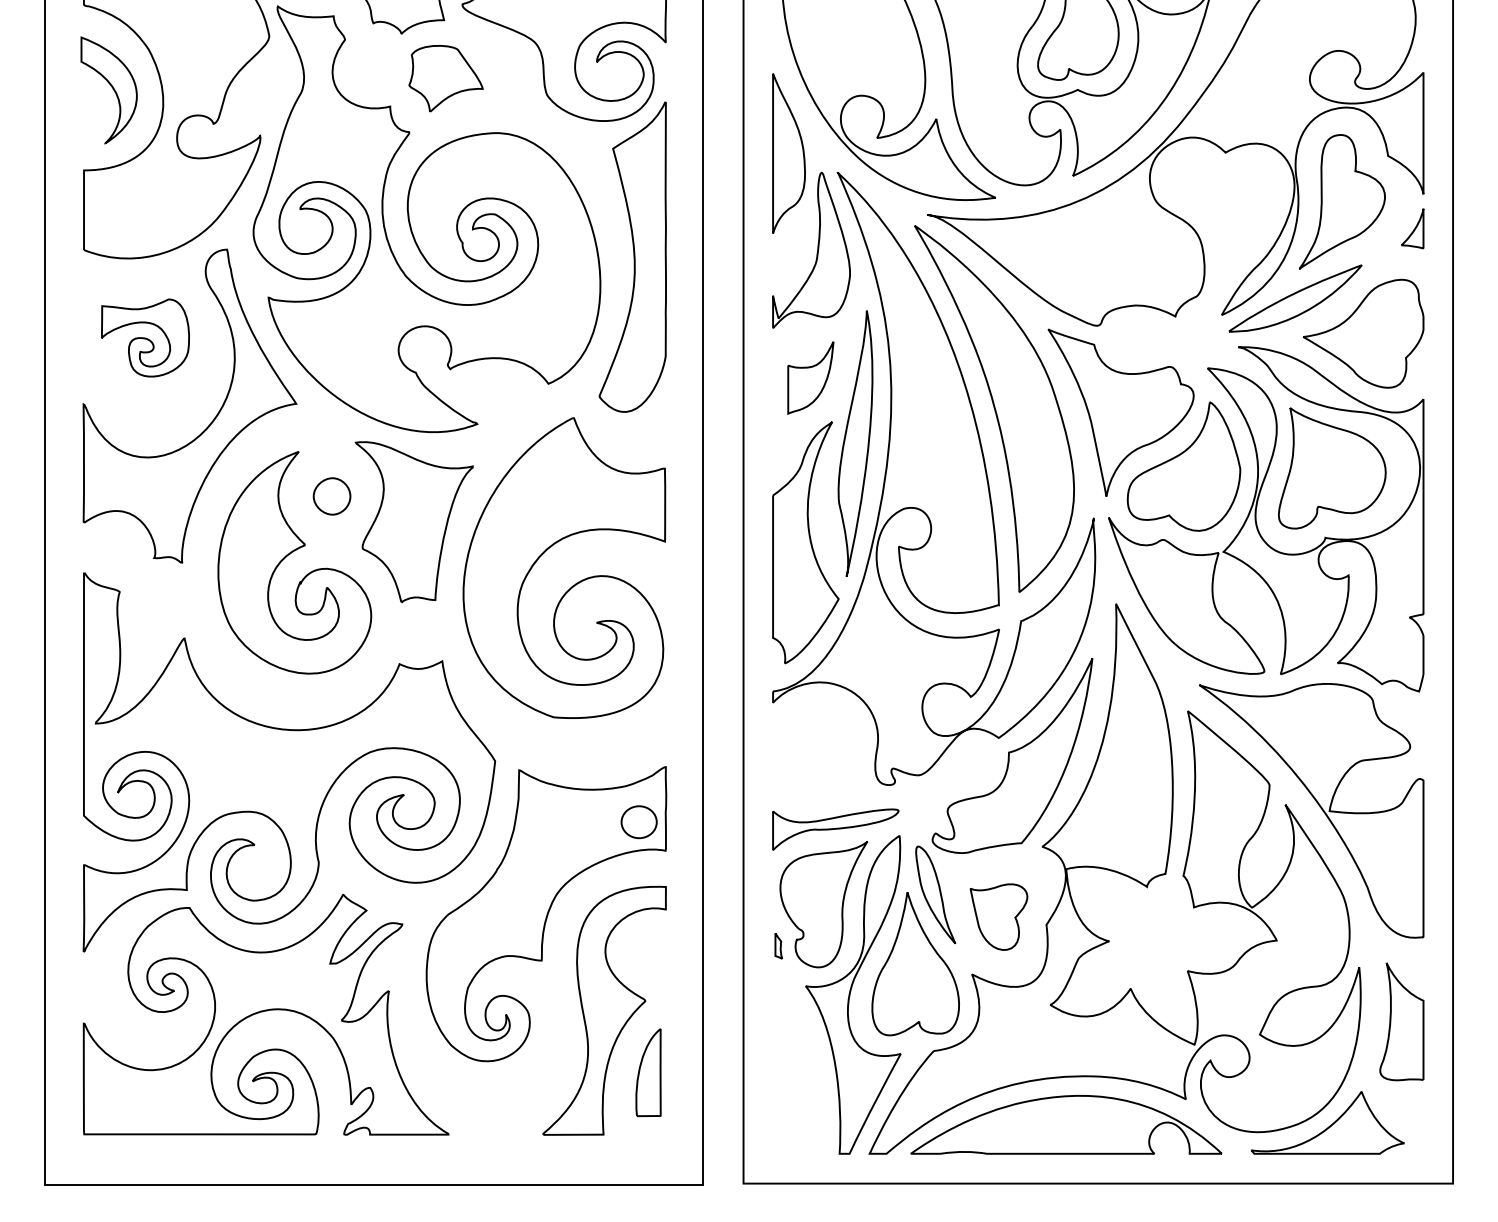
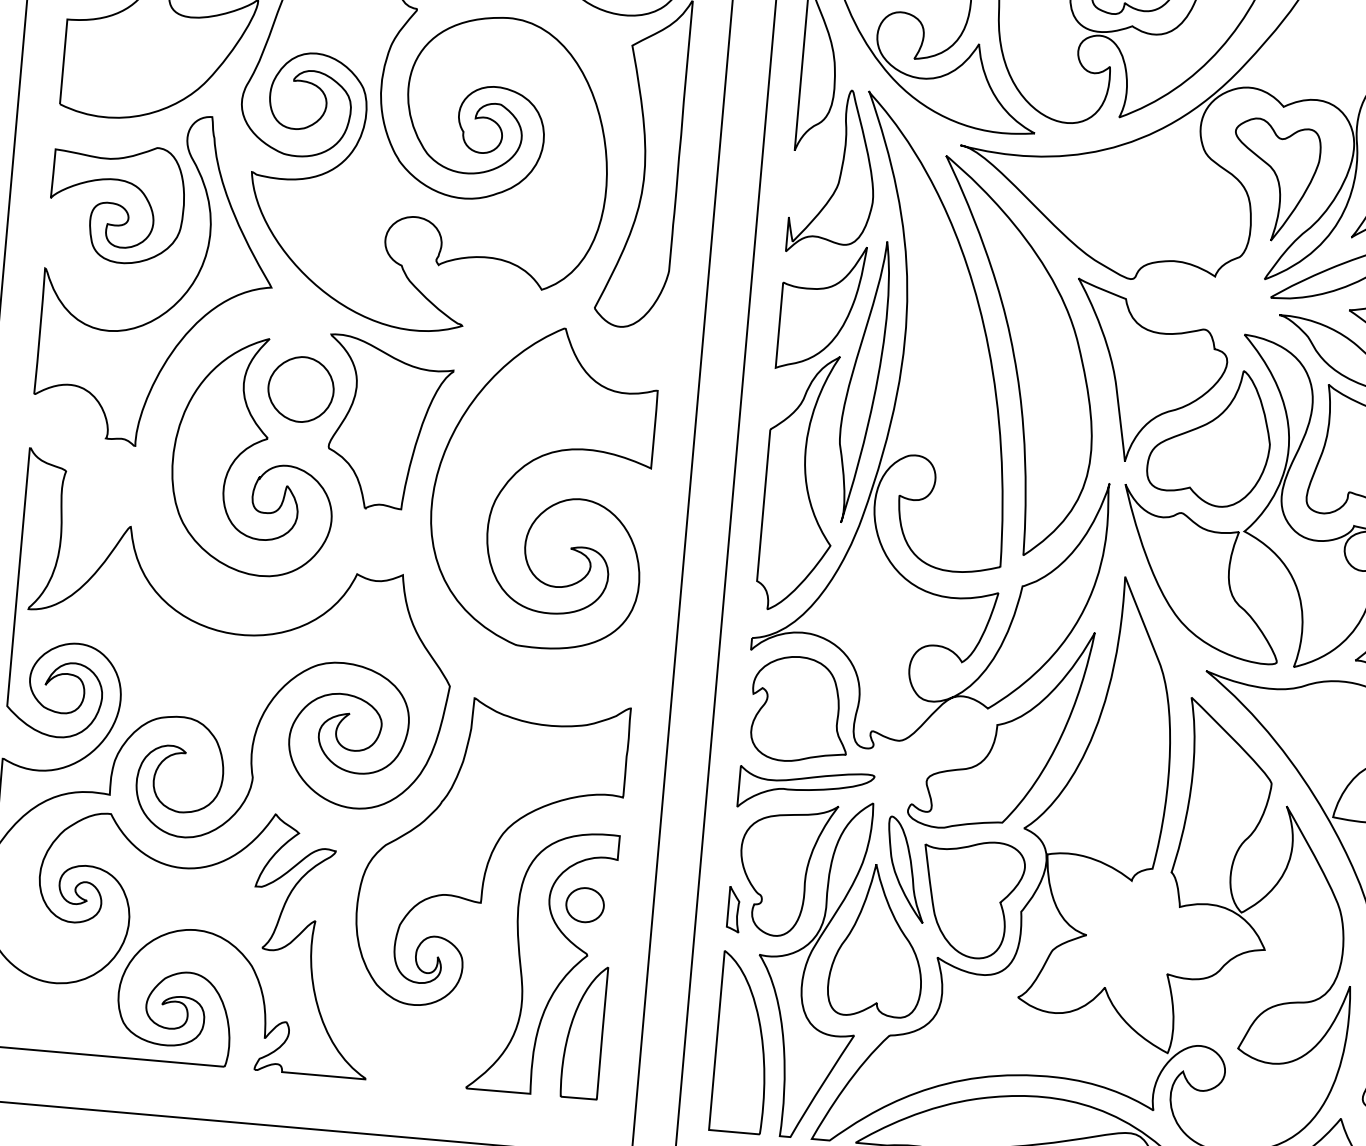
part: (1223, 221) -> (1275, 179), added
part: (145, 337) -> (117, 202), size x1.43
part: (810, 377) -> (821, 307), size x1.67
part: (331, 496) -> (300, 389), size x1.67
part: (823, 754) -> (799, 709), added
part: (638, 822) -> (584, 905), moved
part: (998, 916) -> (970, 898), size x1.67
part: (778, 945) -> (734, 908), size x1.67
part: (797, 1069) -> (742, 1042), added
part: (648, 1072) -> (584, 1031), size x1.43

